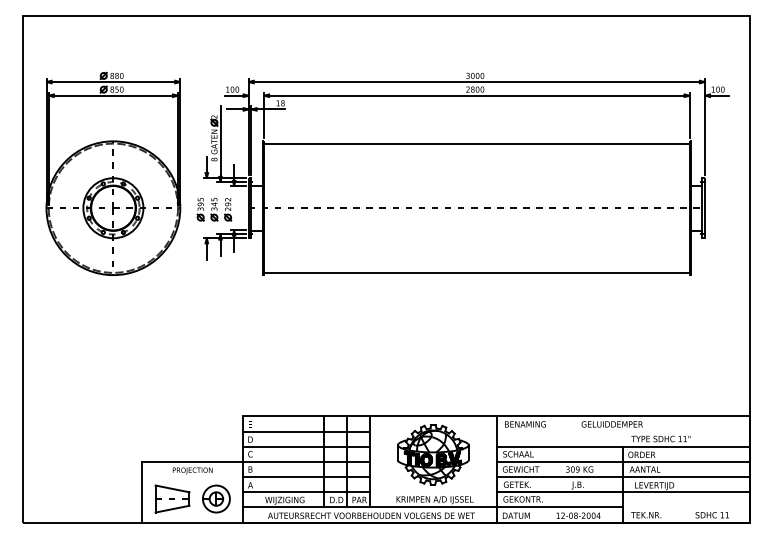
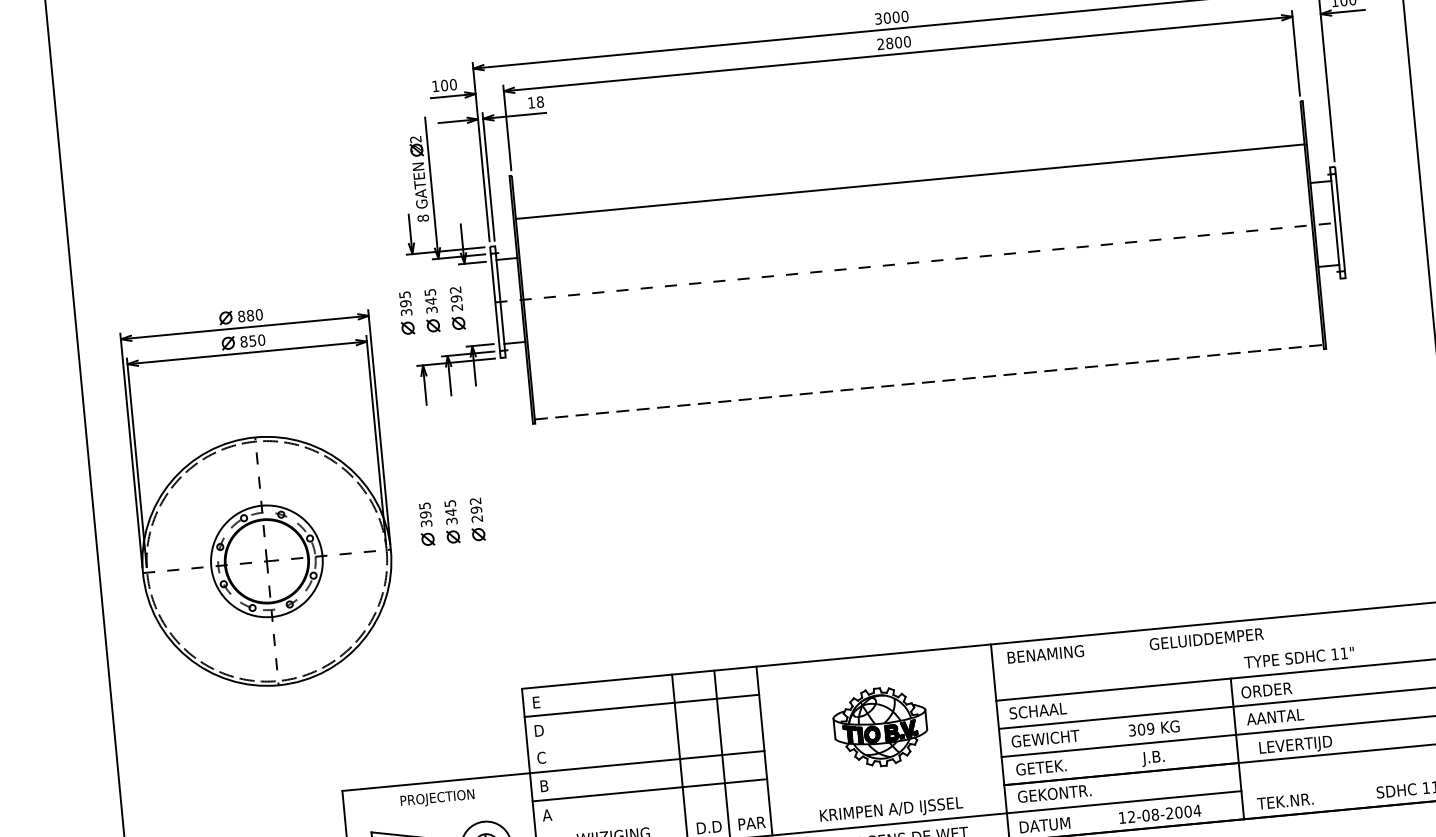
line: (476, 143) -> (909, 181), moved
part: (113, 173) -> (261, 496), moved
line: (476, 272) -> (928, 381), solid -> dashed
part: (214, 323) -> (452, 521), added
line: (306, 446) -> (644, 733), removed
part: (433, 454) -> (880, 726), size x0.7
line: (306, 492) -> (652, 818), removed

